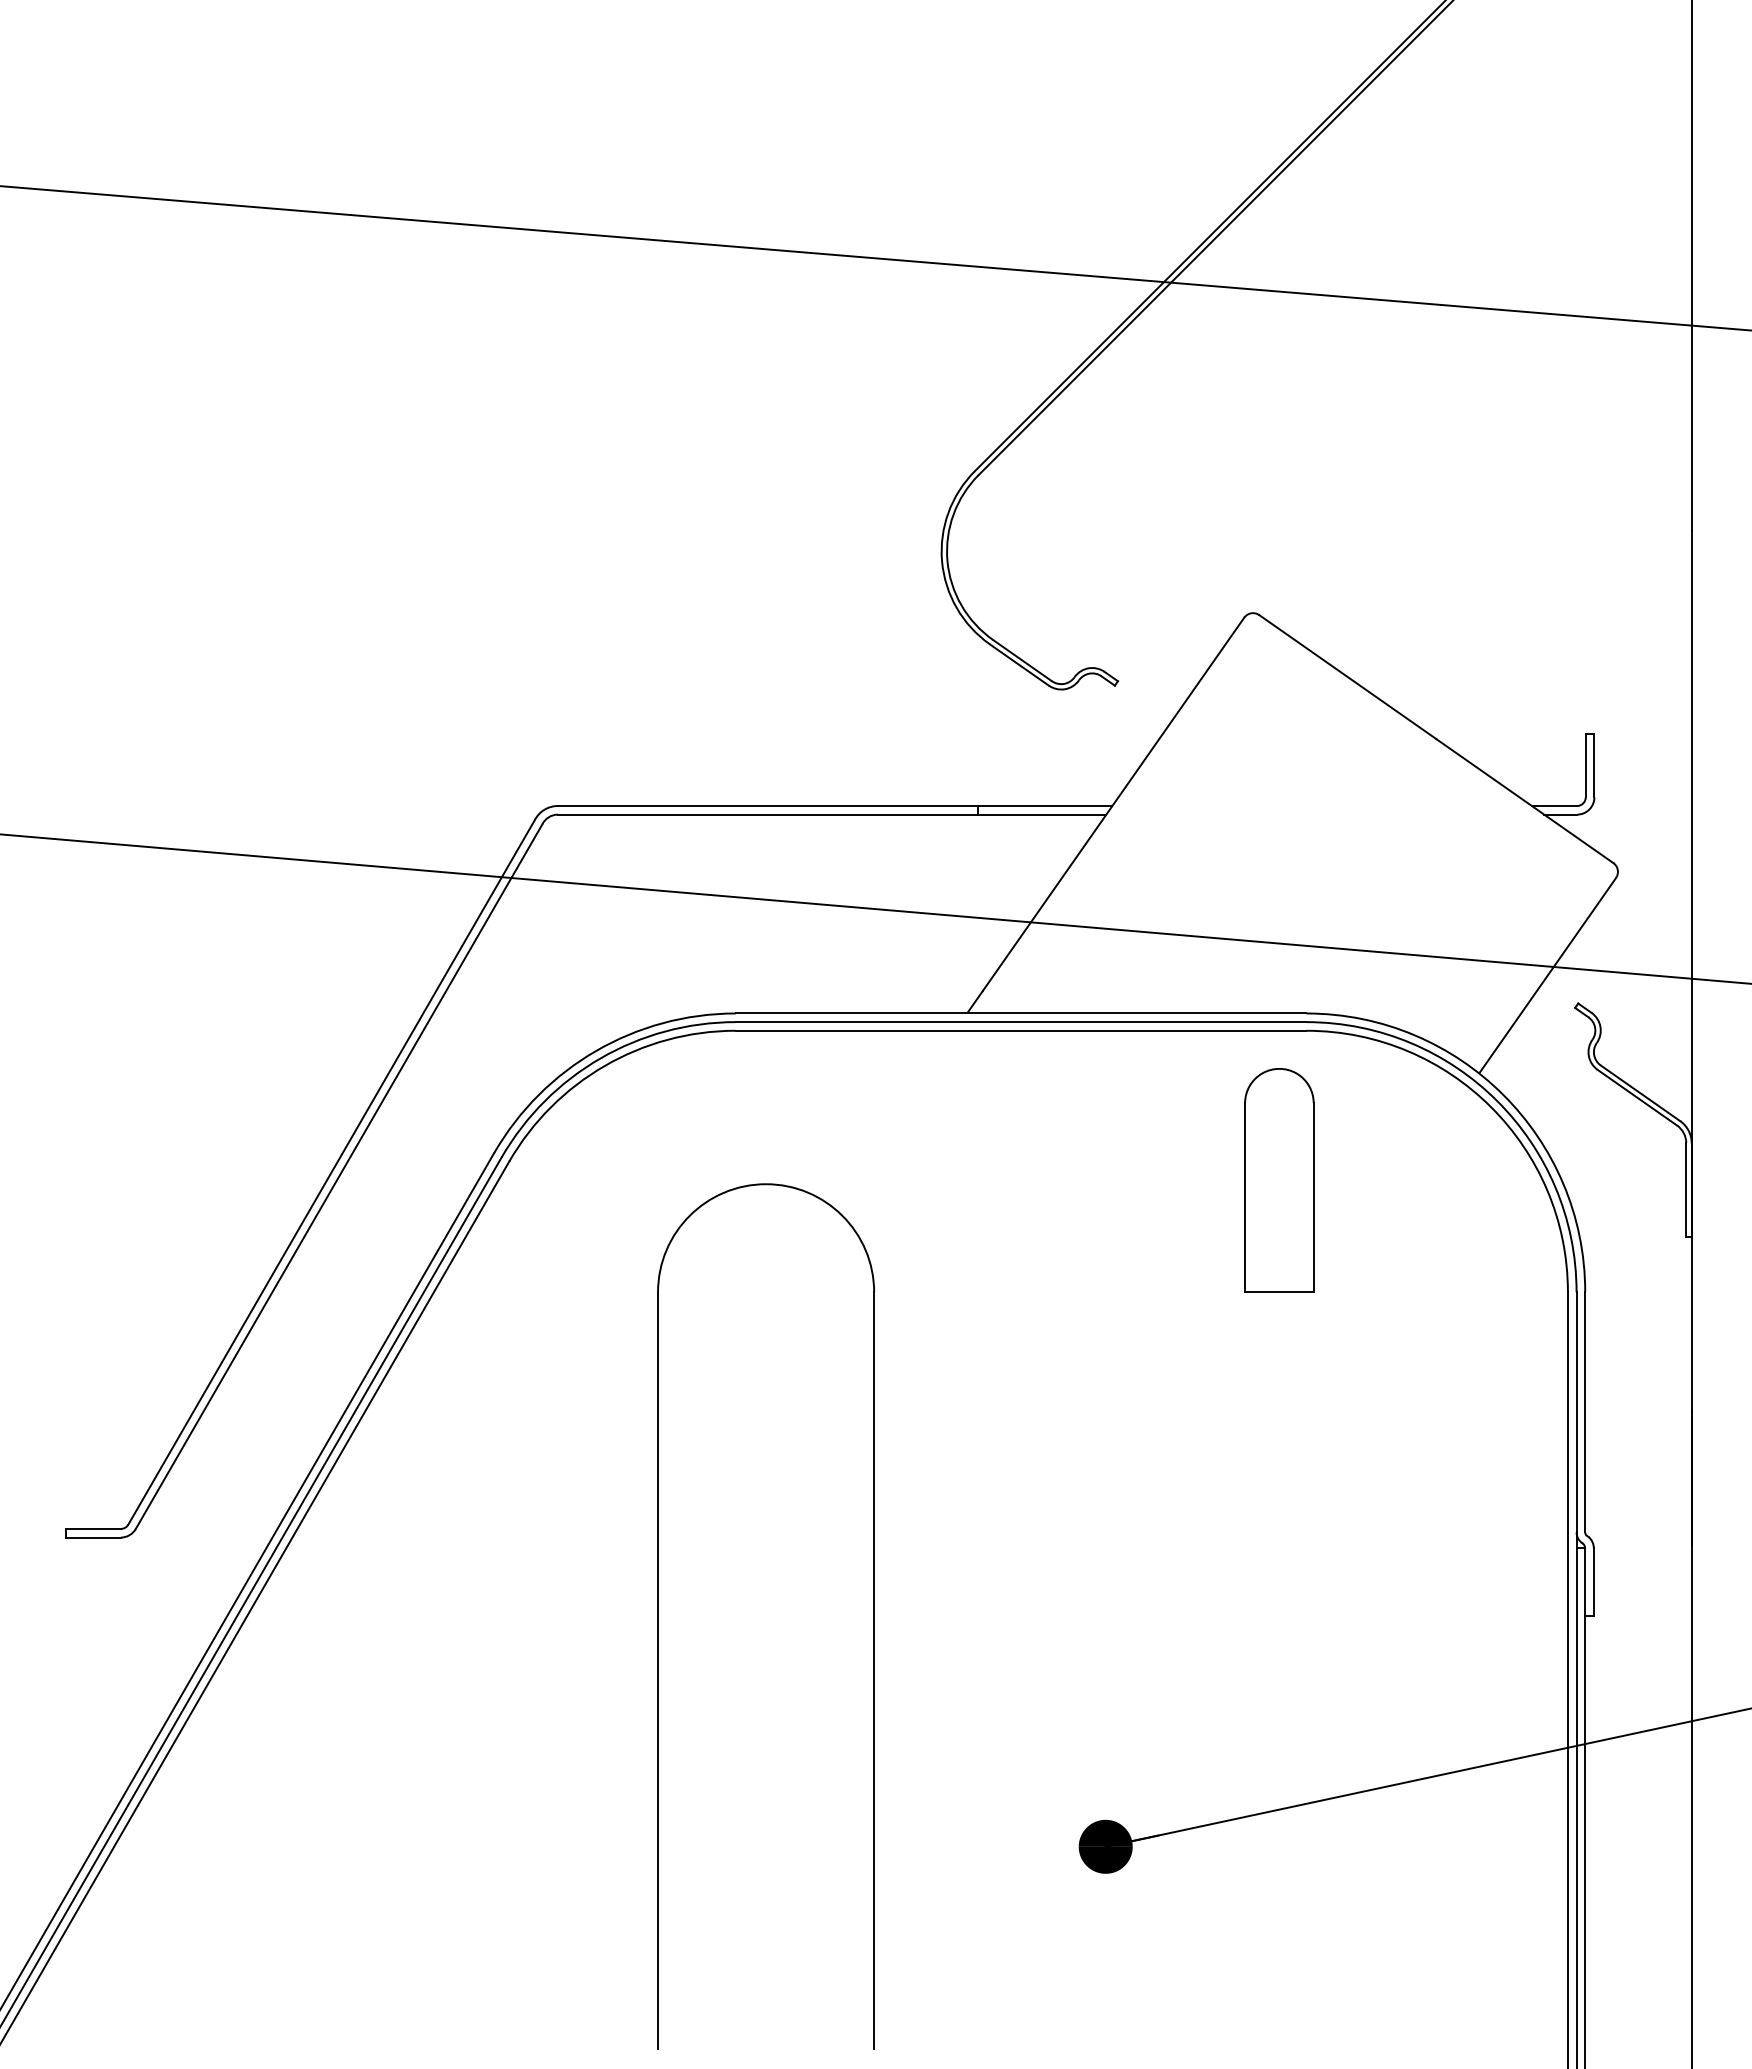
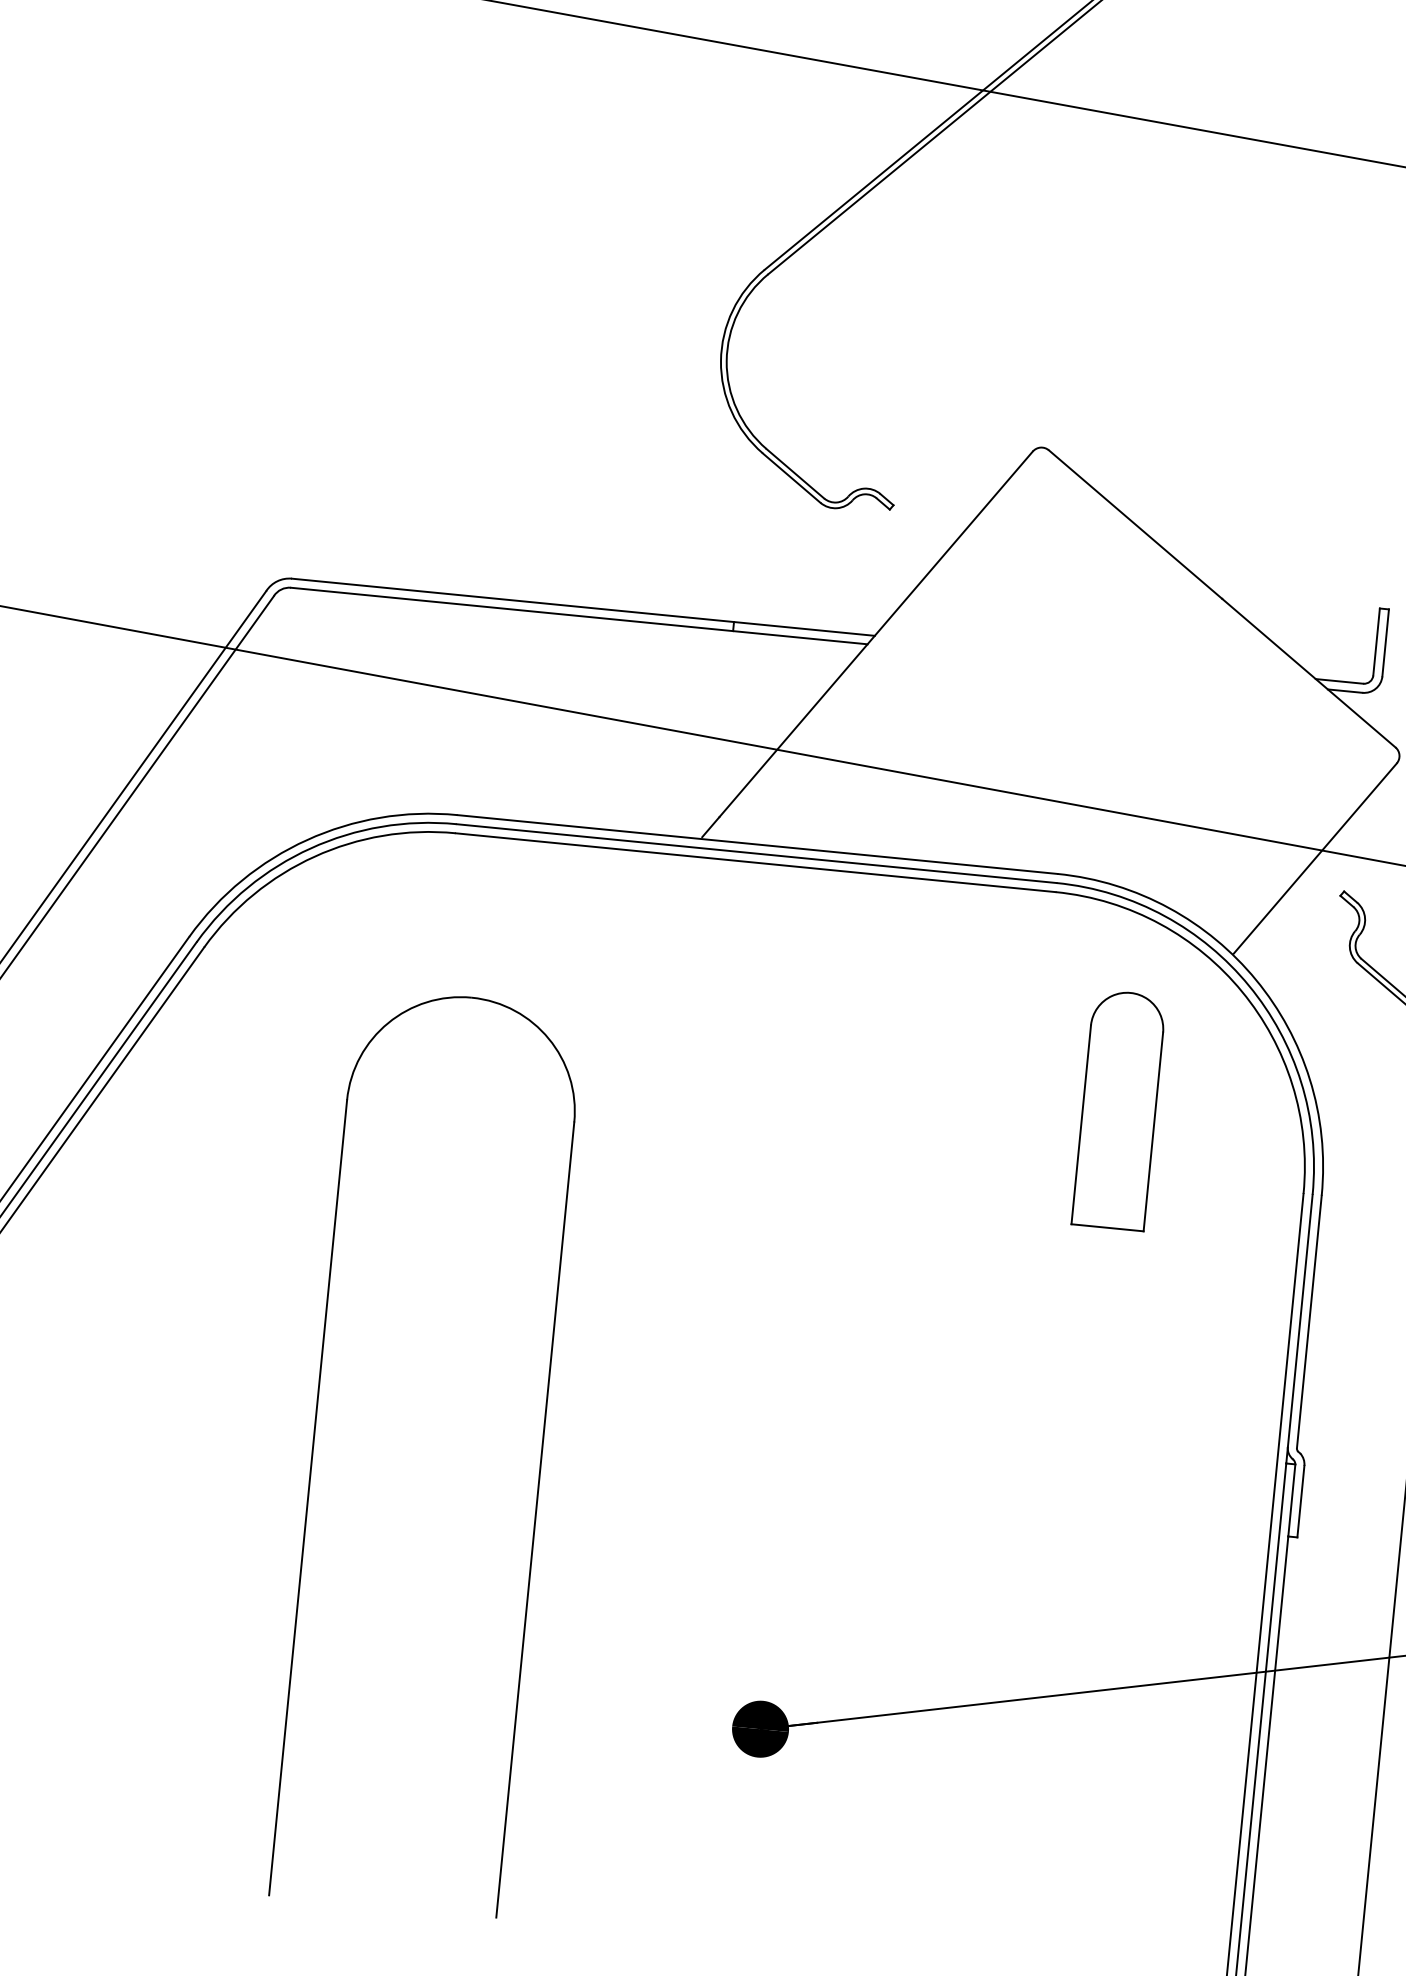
part: (1279, 1180) -> (1119, 1110), moved

